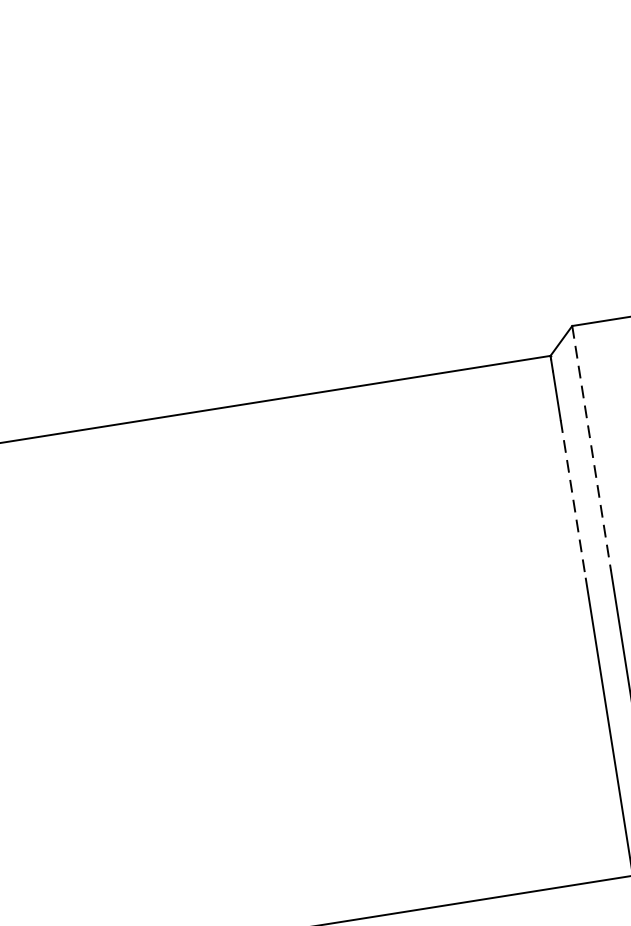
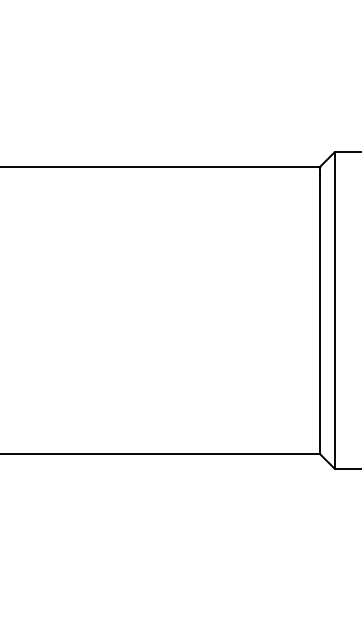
line: (591, 449) -> (334, 220), dashed -> solid
line: (573, 500) -> (320, 246), dashed -> solid

